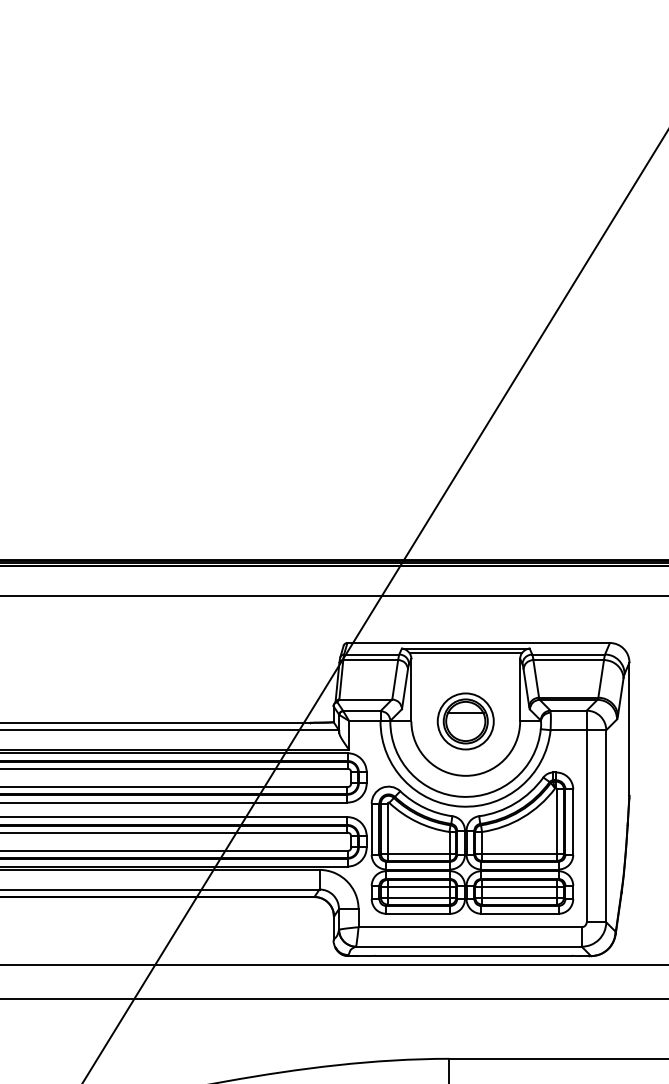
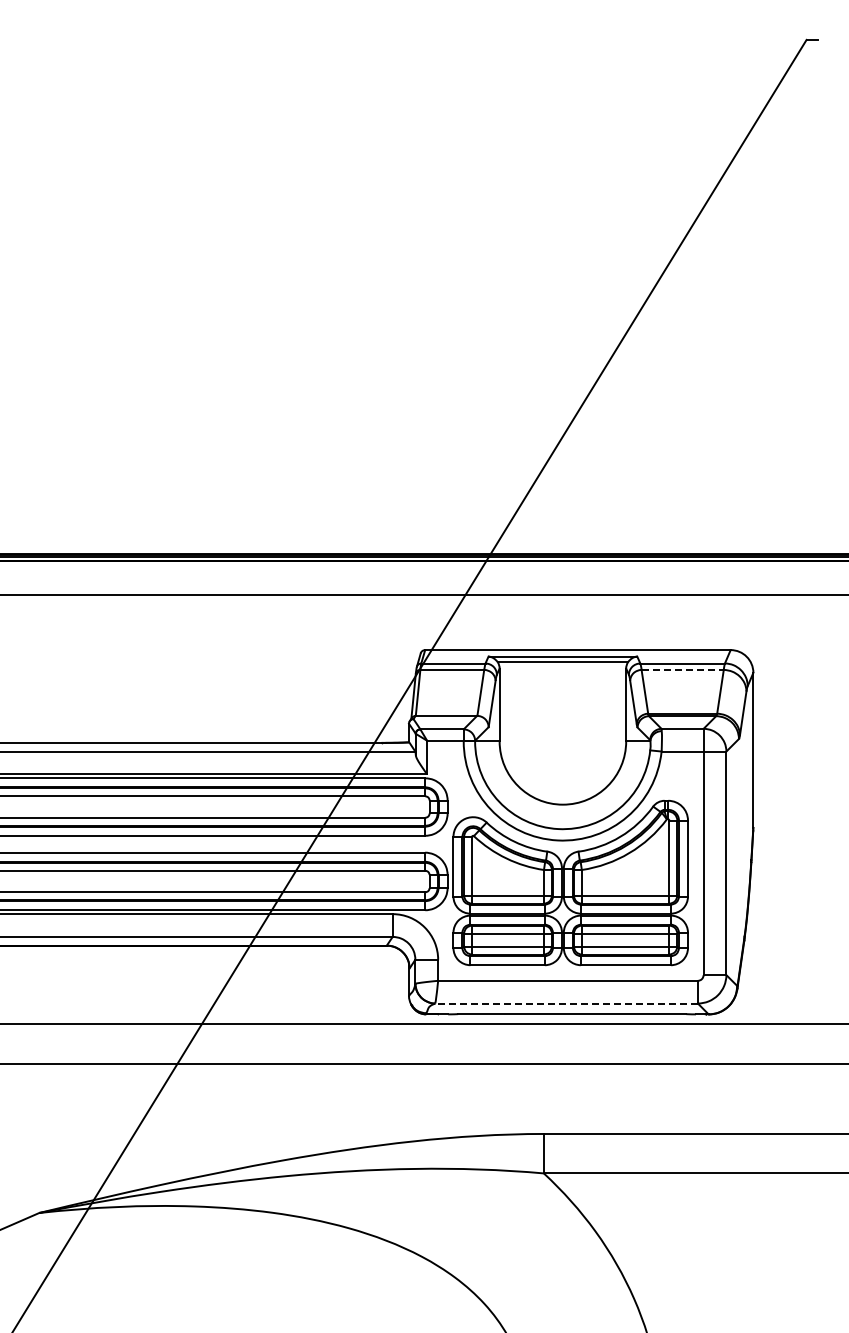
line: (569, 659) -> (683, 669), solid -> dashed
part: (465, 720) -> (562, 740), removed
line: (468, 946) -> (566, 1003), solid -> dashed

